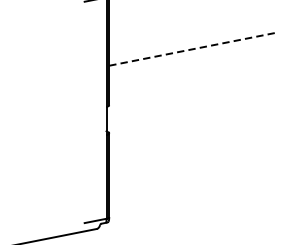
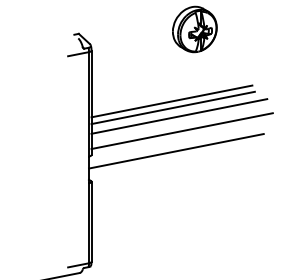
line: (193, 49) -> (171, 101), dashed -> solid
line: (194, 55) -> (172, 107), added
line: (201, 64) -> (179, 116), added
line: (203, 80) -> (181, 131), added
line: (198, 101) -> (176, 151), added

